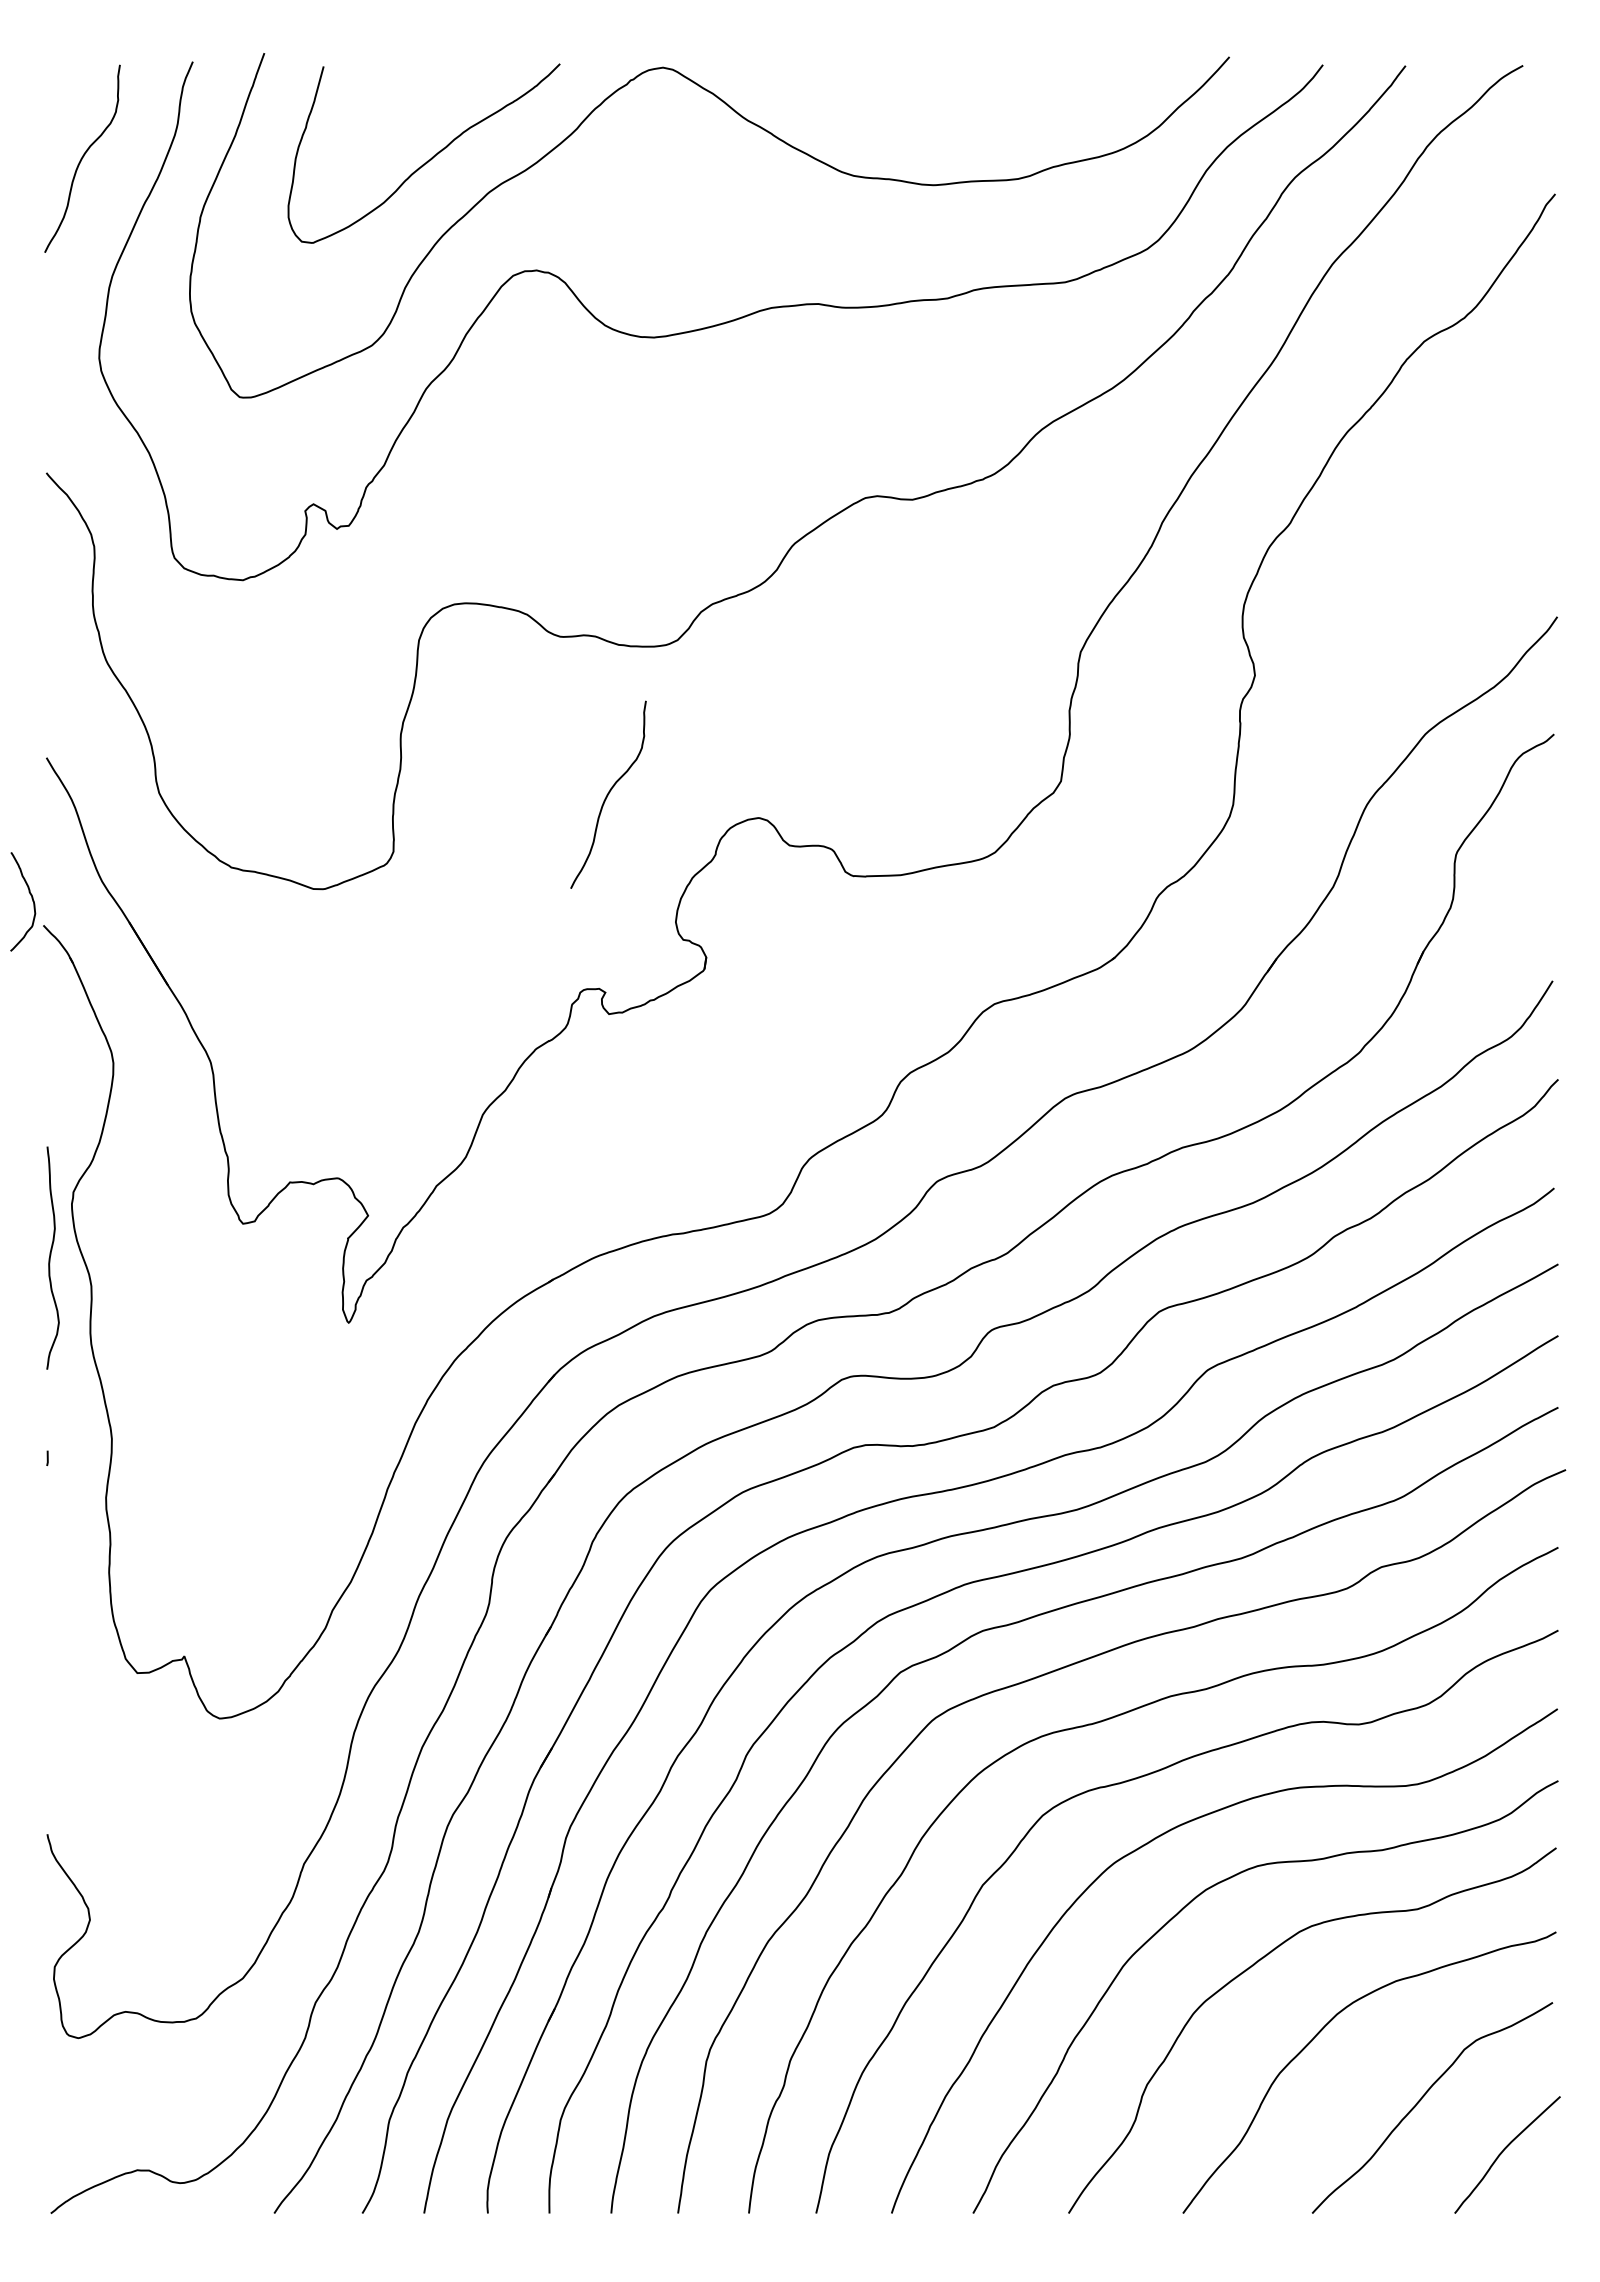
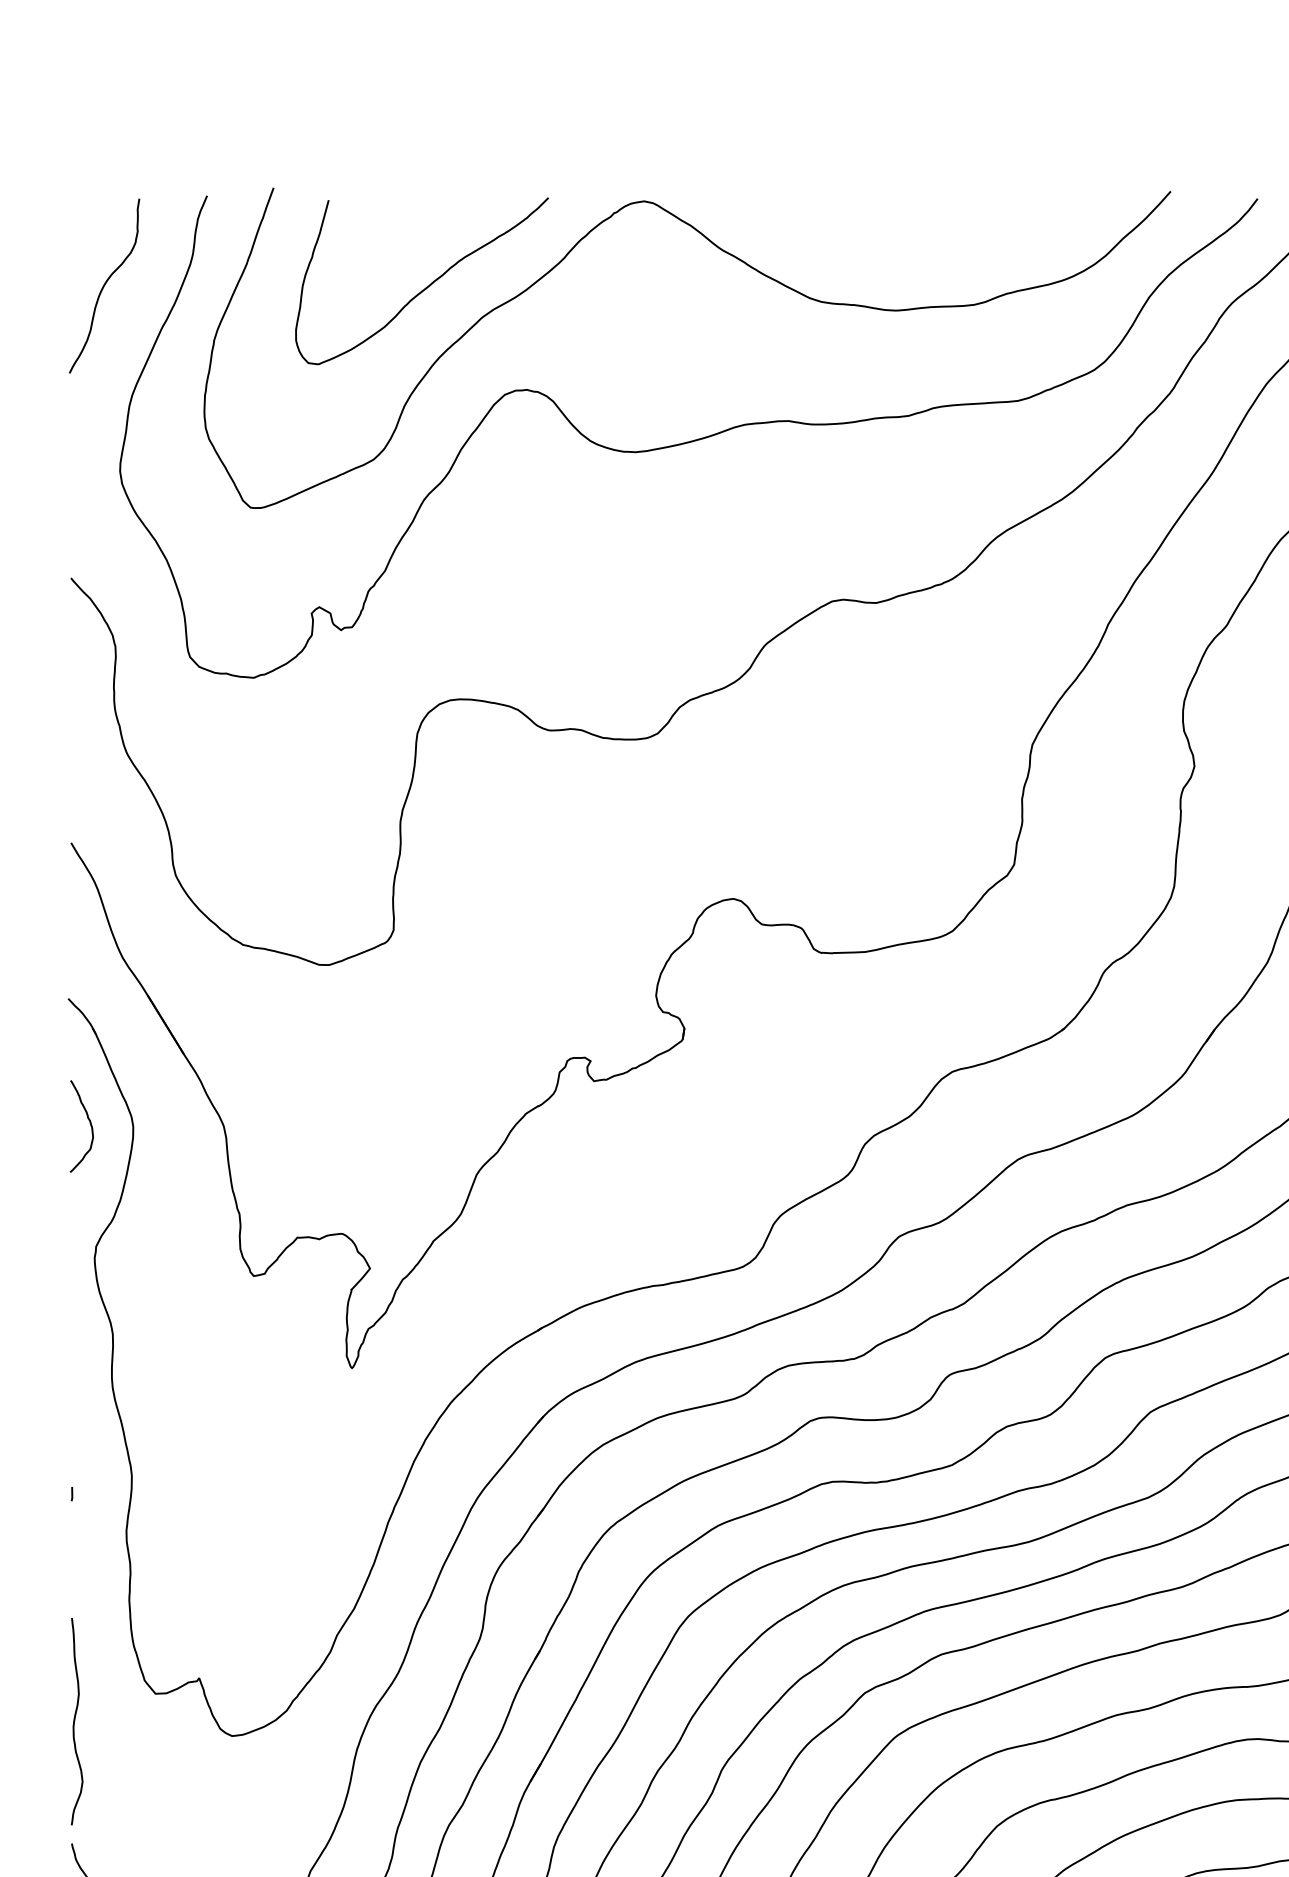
curve: (608, 794) -> (593, 877), removed
curve: (31, 898) -> (89, 1123), moved
curve: (50, 1257) -> (74, 1721), moved

